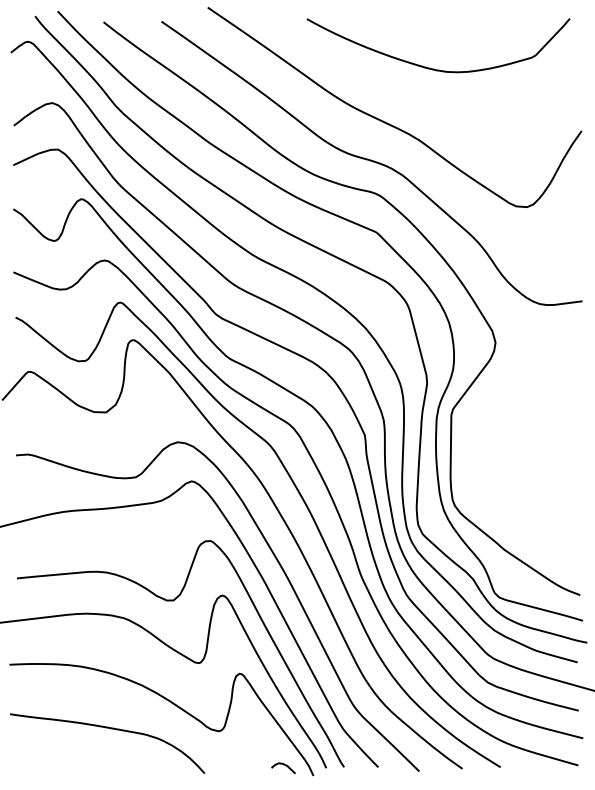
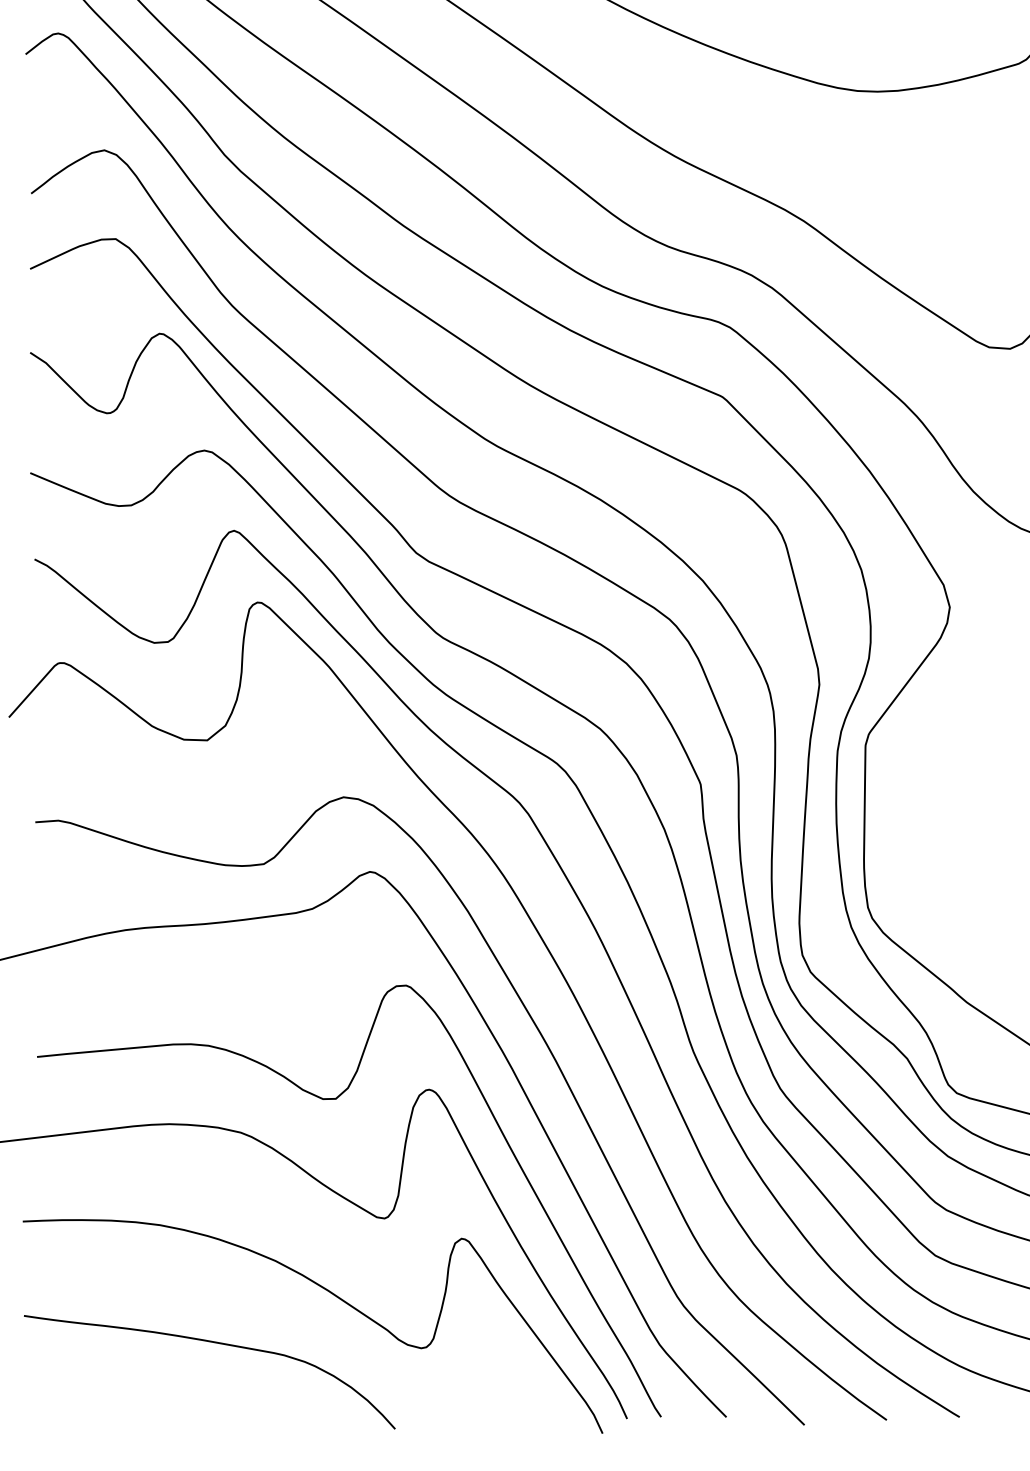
curve: (285, 766) -> (549, 1415), removed

